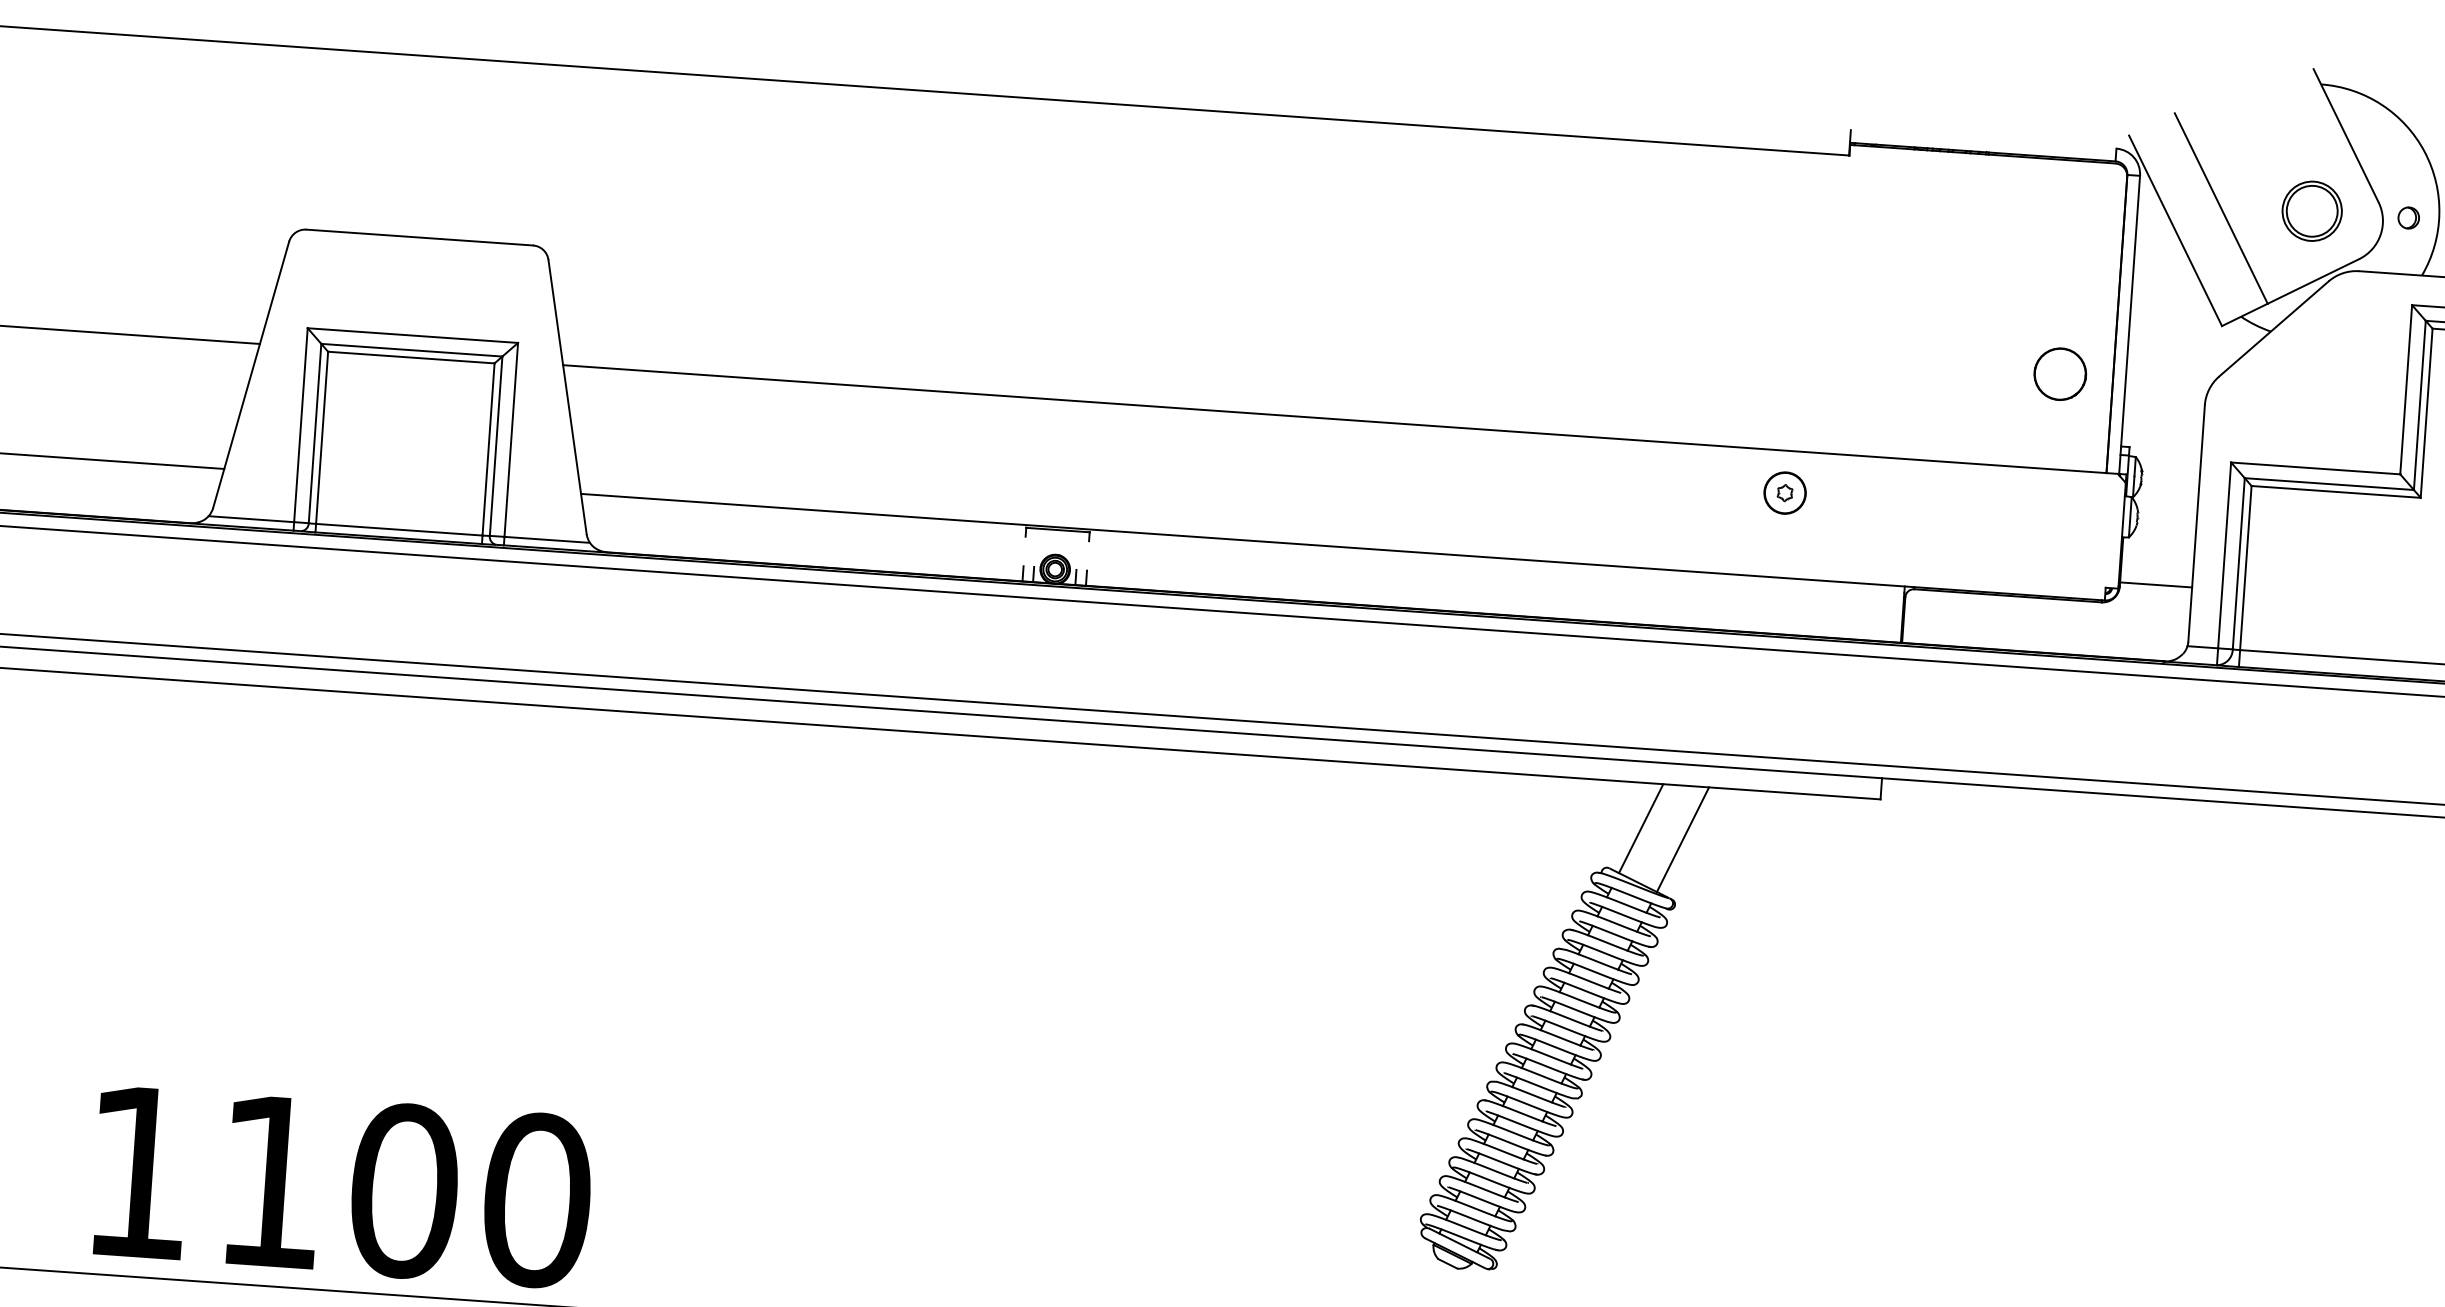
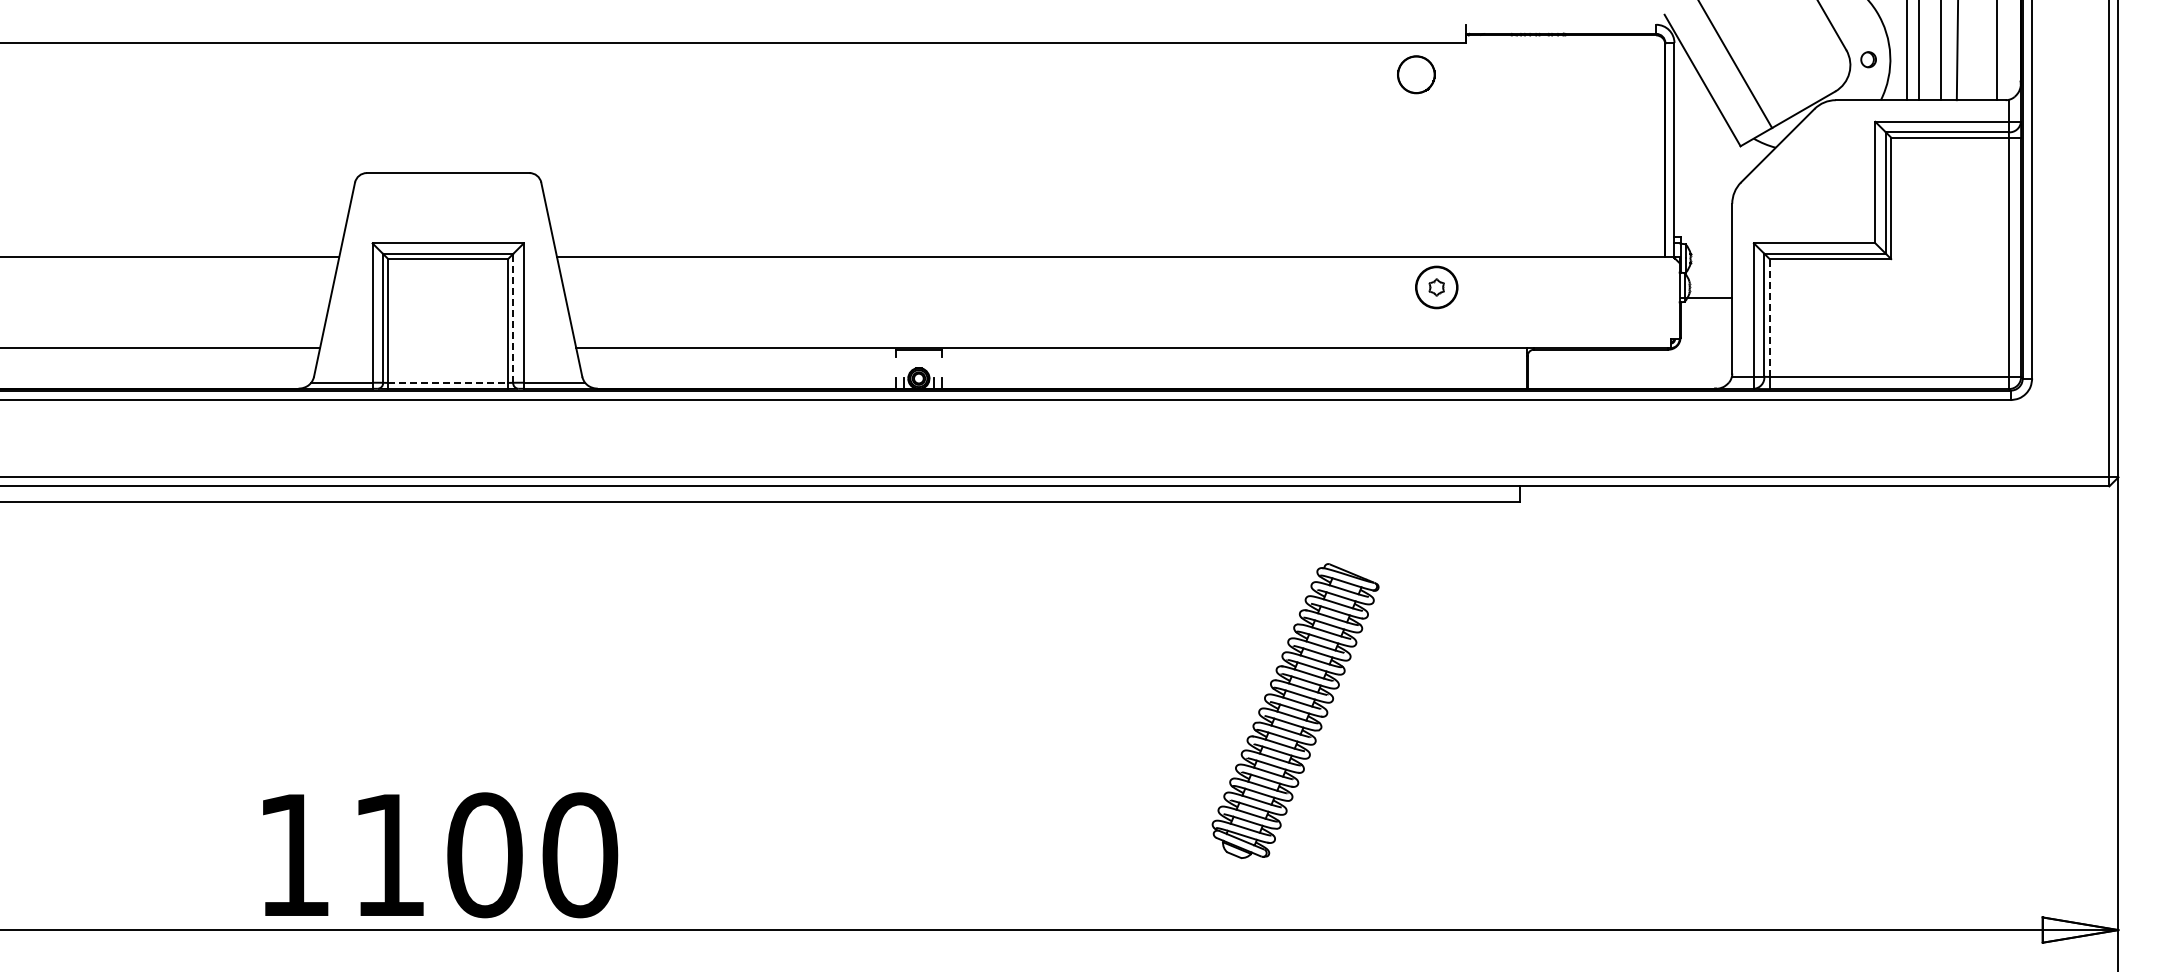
part: (2312, 210) -> (1799, 59), removed
circle: (2060, 373) -> (1416, 74), moved
line: (496, 445) -> (513, 317), solid -> dashed
part: (1784, 493) -> (1436, 287), size x1.4
line: (399, 529) -> (448, 382), solid -> dashed
line: (2245, 568) -> (1769, 318), solid -> dashed
line: (2156, 584) -> (1706, 297), moved
line: (1641, 828) -> (1350, 534), removed
line: (1683, 838) -> (1381, 539), removed

